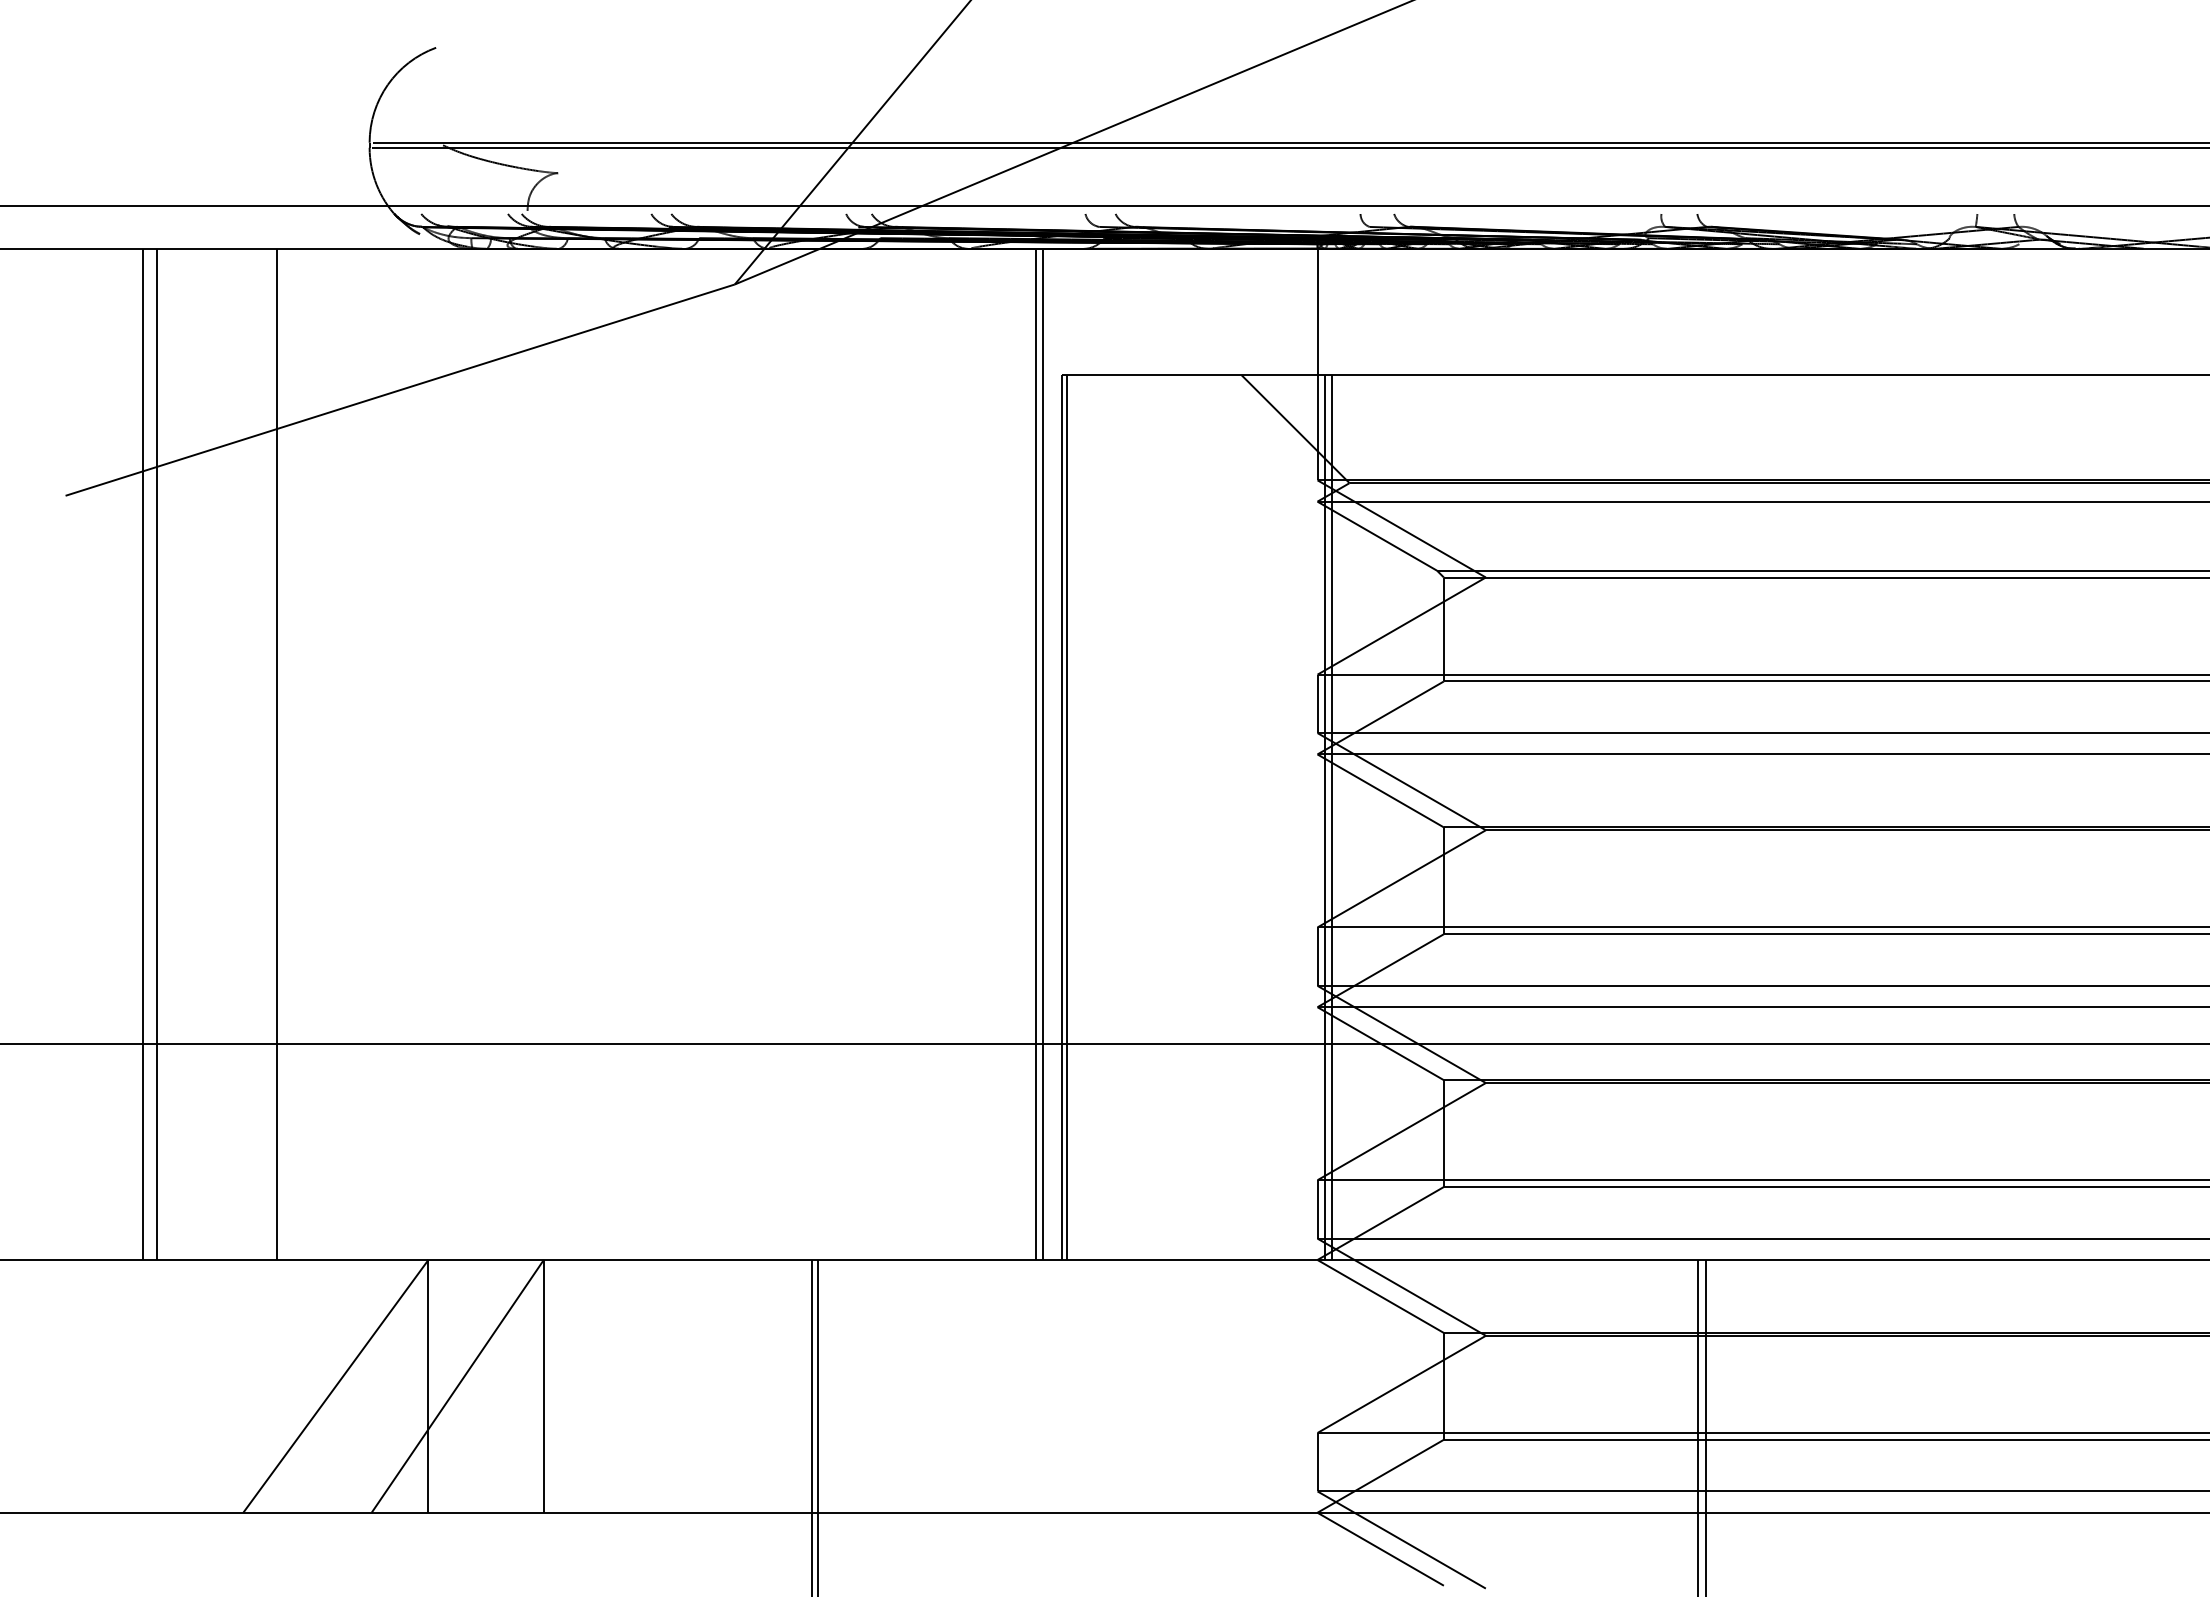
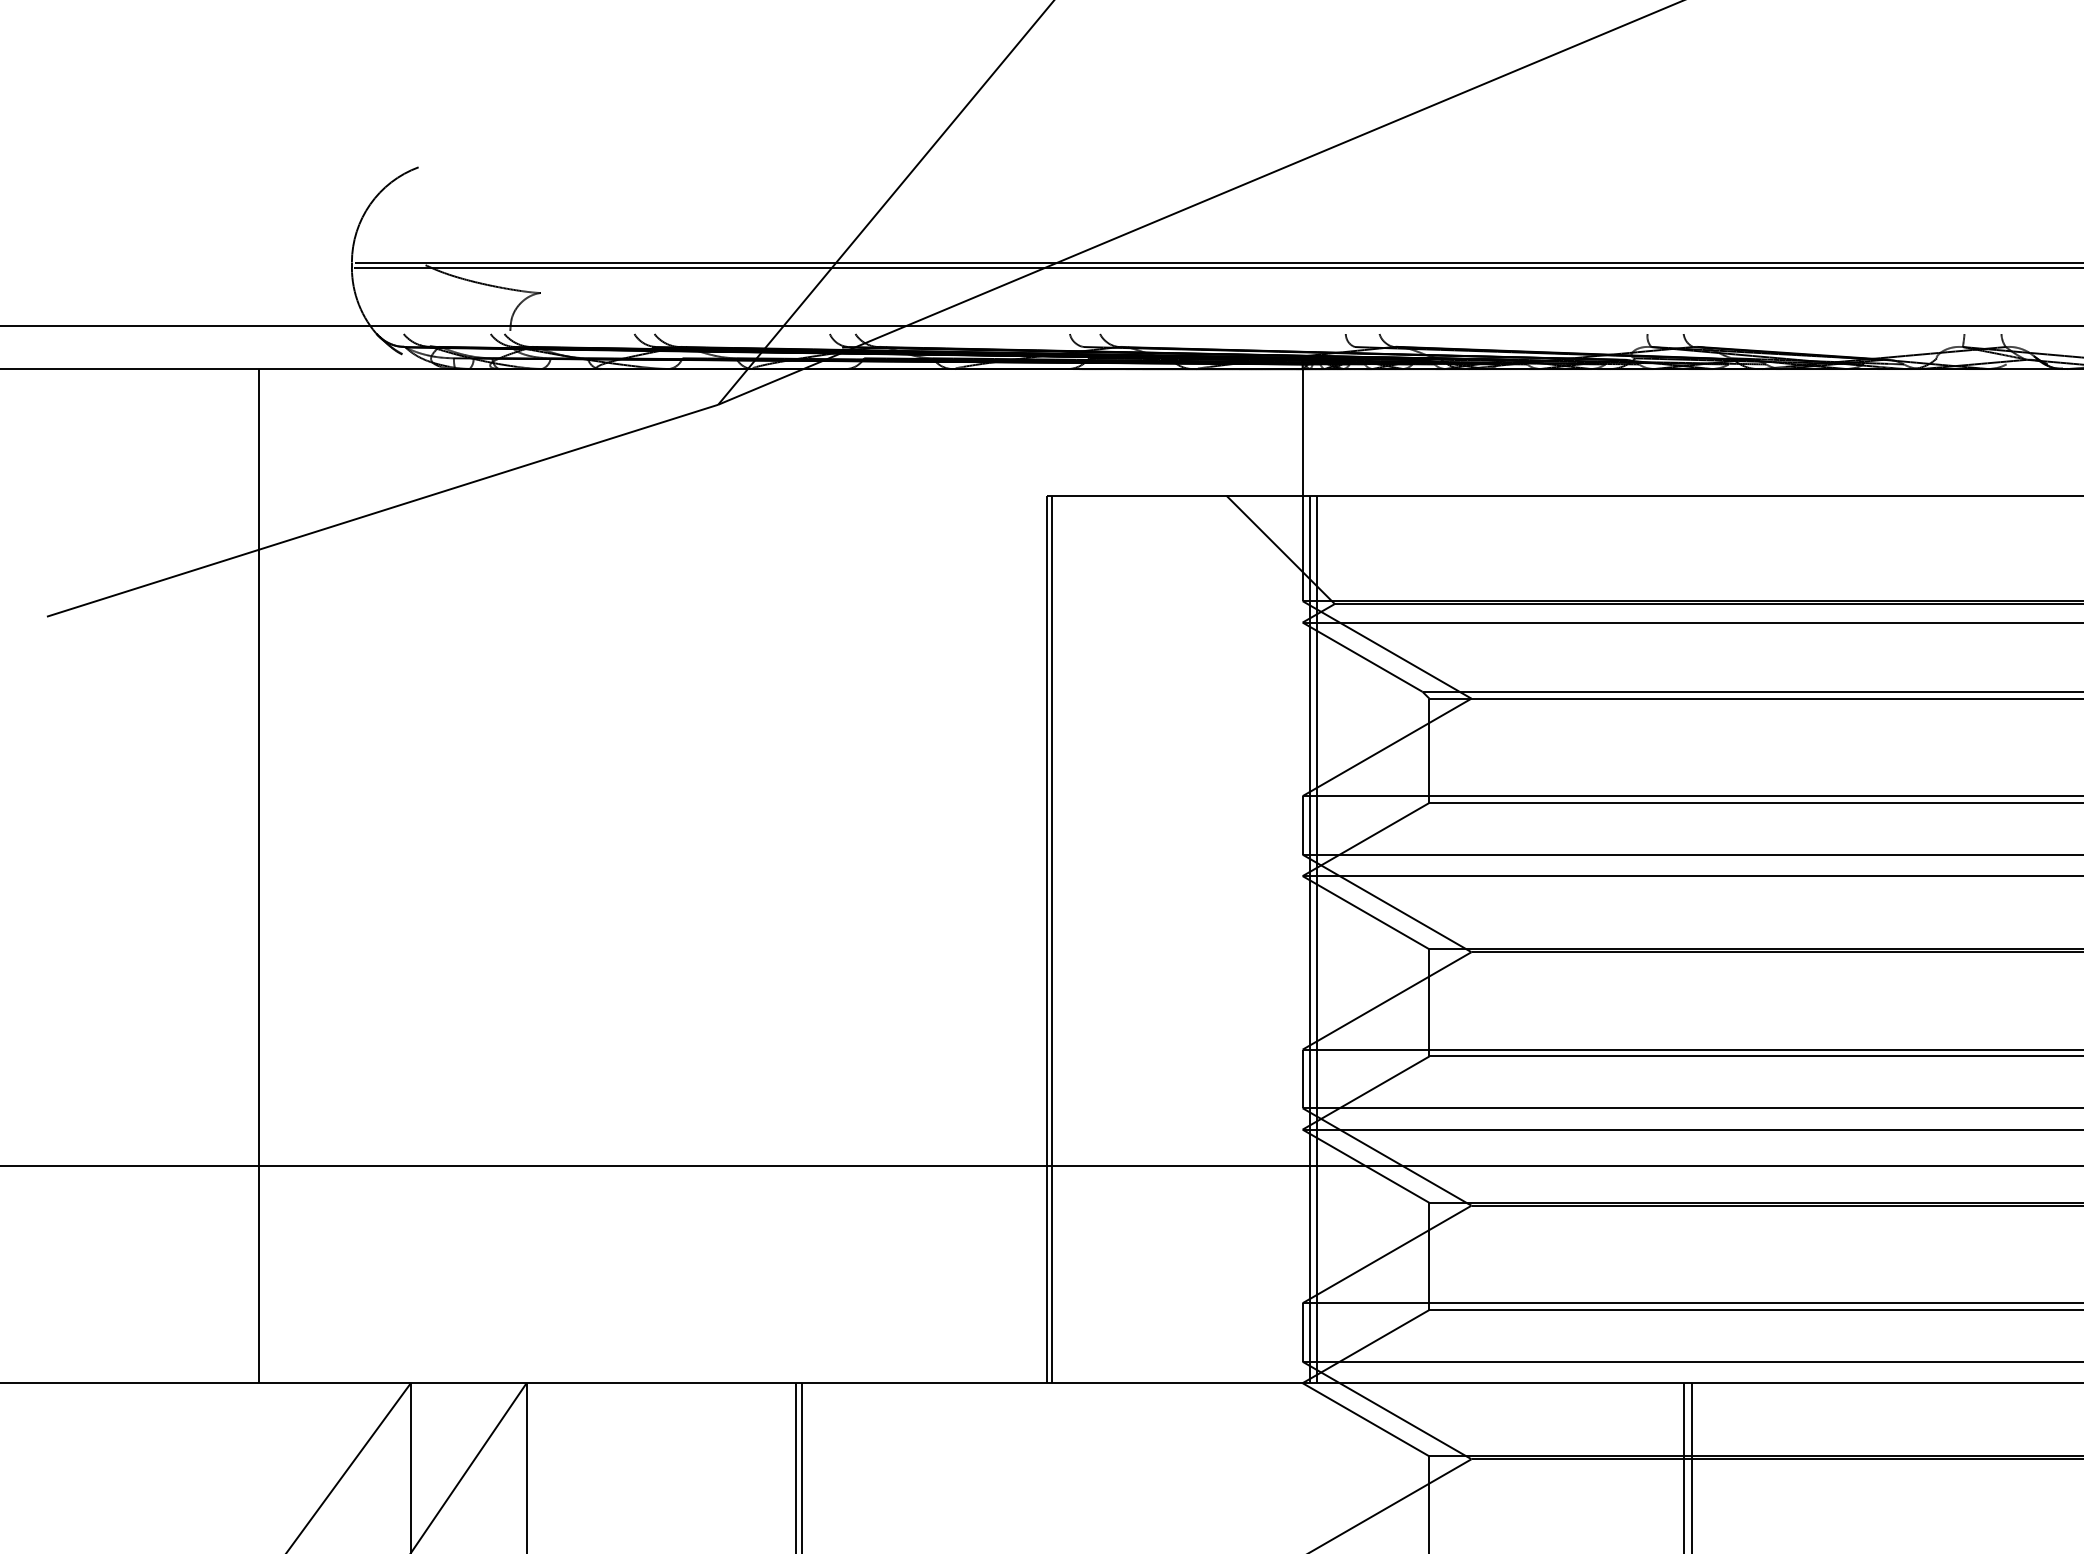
line: (142, 753) -> (124, 875), removed
line: (156, 753) -> (138, 875), removed
line: (1035, 753) -> (1019, 875), removed
line: (1042, 753) -> (1026, 875), removed

